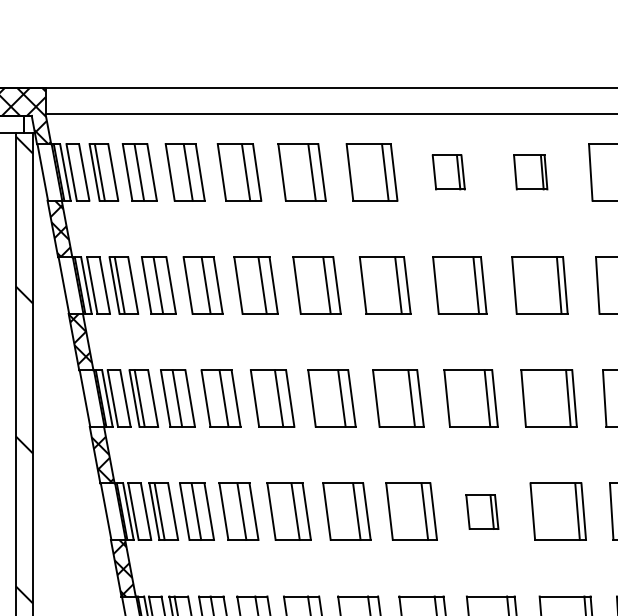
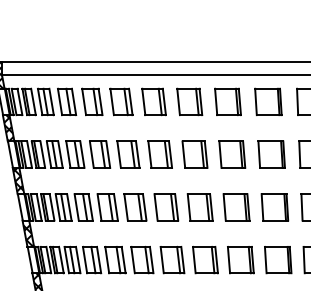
part: (448, 171) -> (189, 101), size x1.67
part: (529, 171) -> (227, 101), size x1.67
part: (482, 512) -> (205, 260), size x1.67

